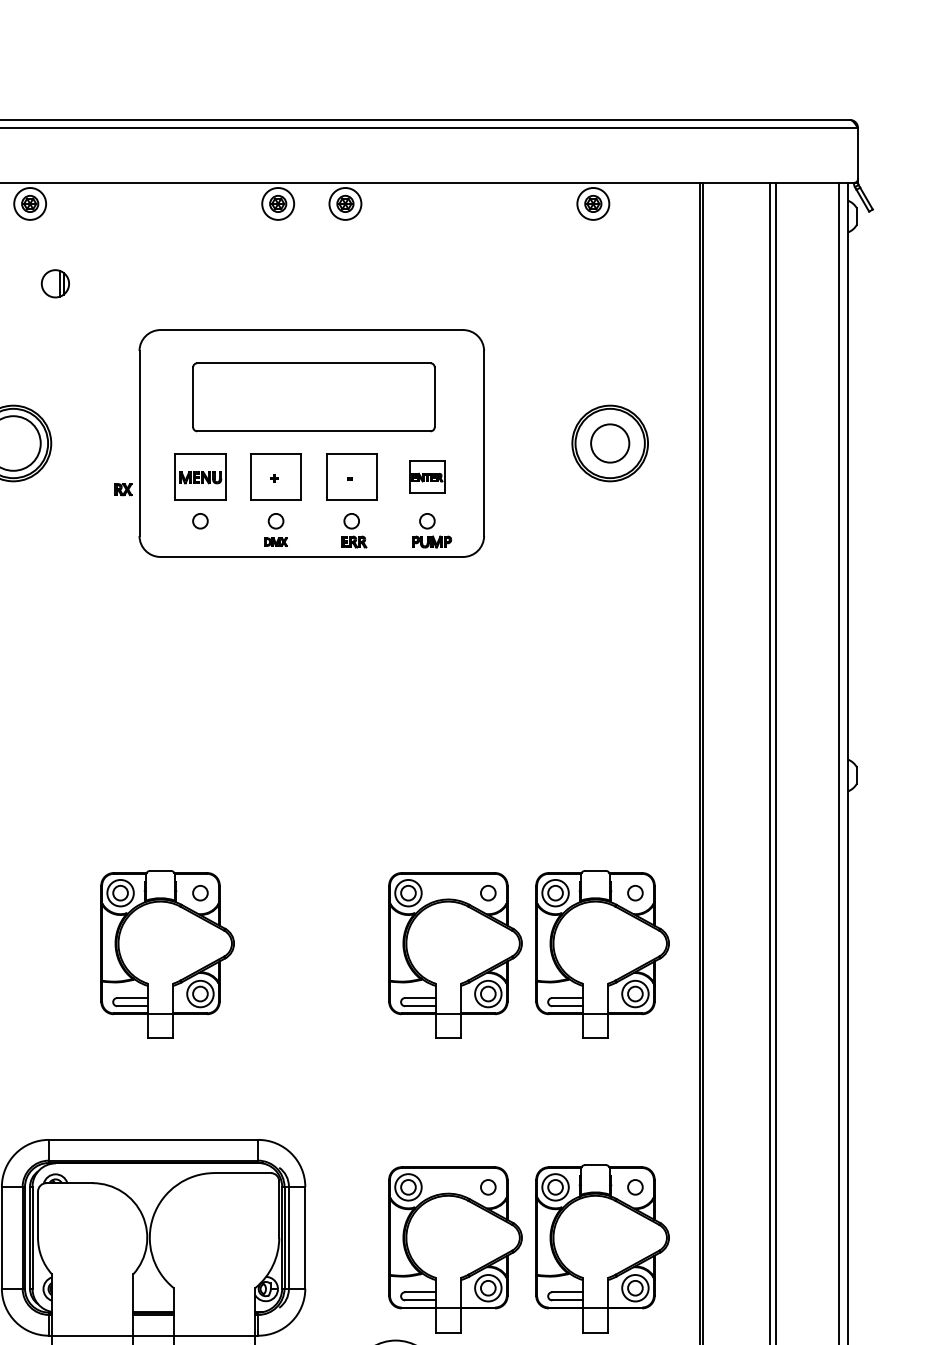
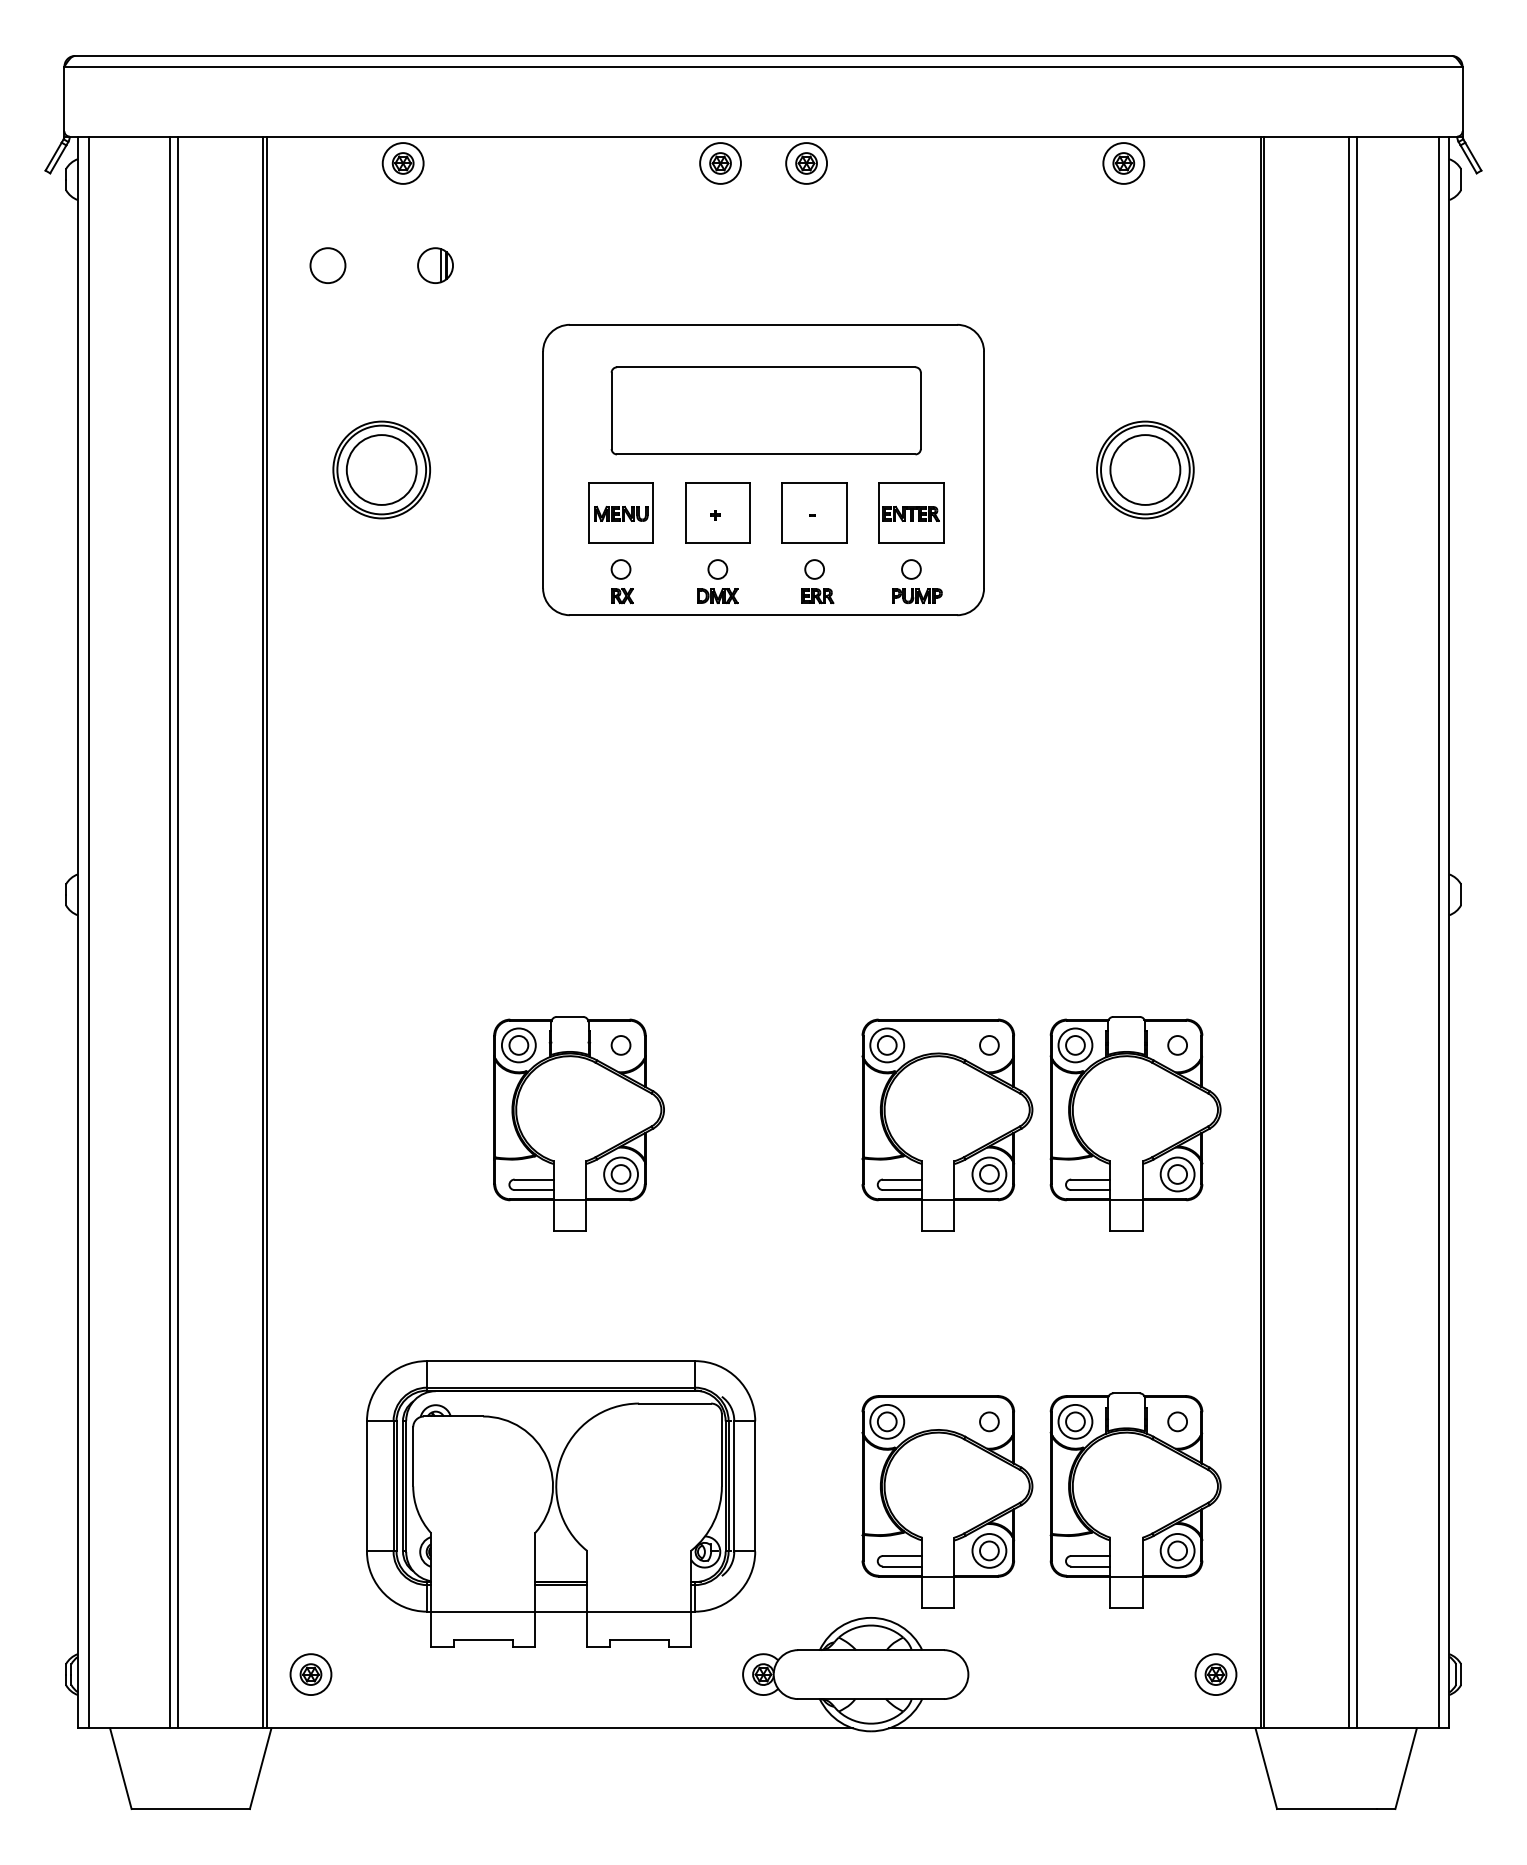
circle: (610, 443) -> (1145, 469), size x1.43
part: (427, 476) -> (911, 512), size x1.43
part: (123, 489) -> (622, 596), moved
part: (275, 542) -> (717, 596), size x1.43

